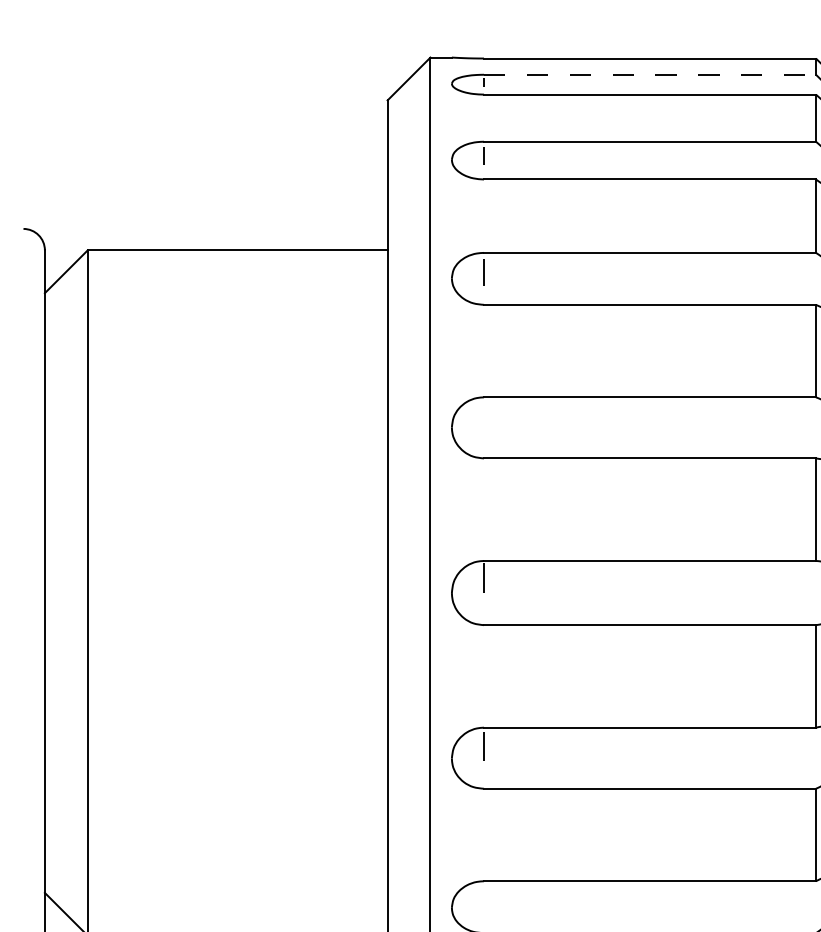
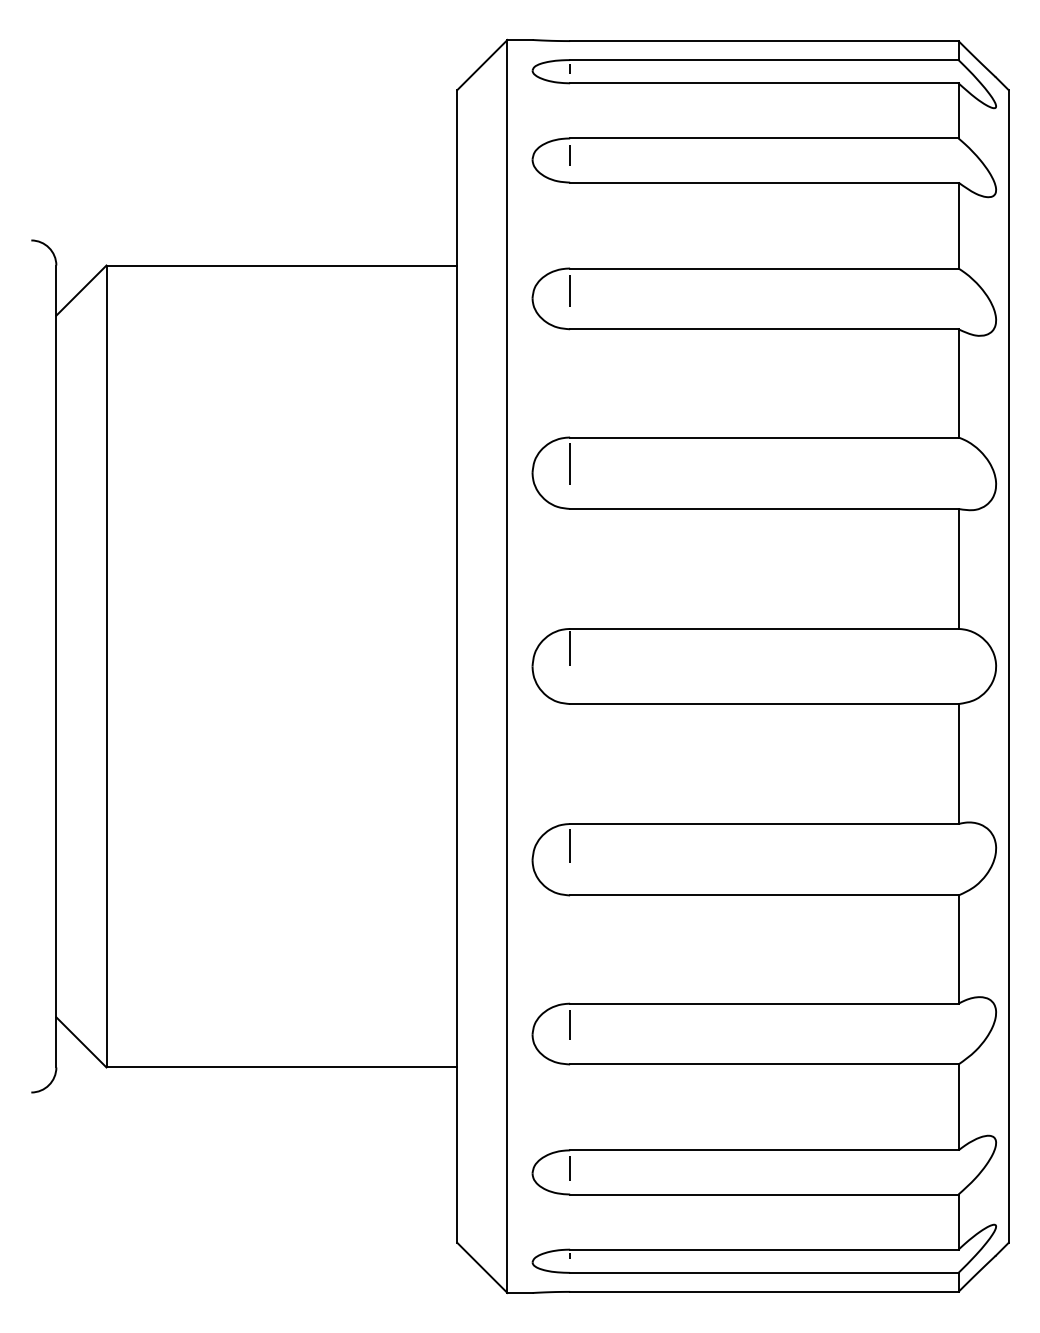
line: (650, 75) -> (764, 60), dashed -> solid
line: (484, 419) -> (570, 463), added
line: (484, 899) -> (570, 1024), added

